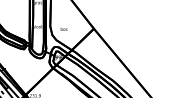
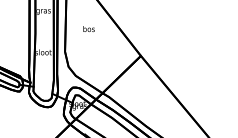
text: (63, 29) -> (88, 29), moved

